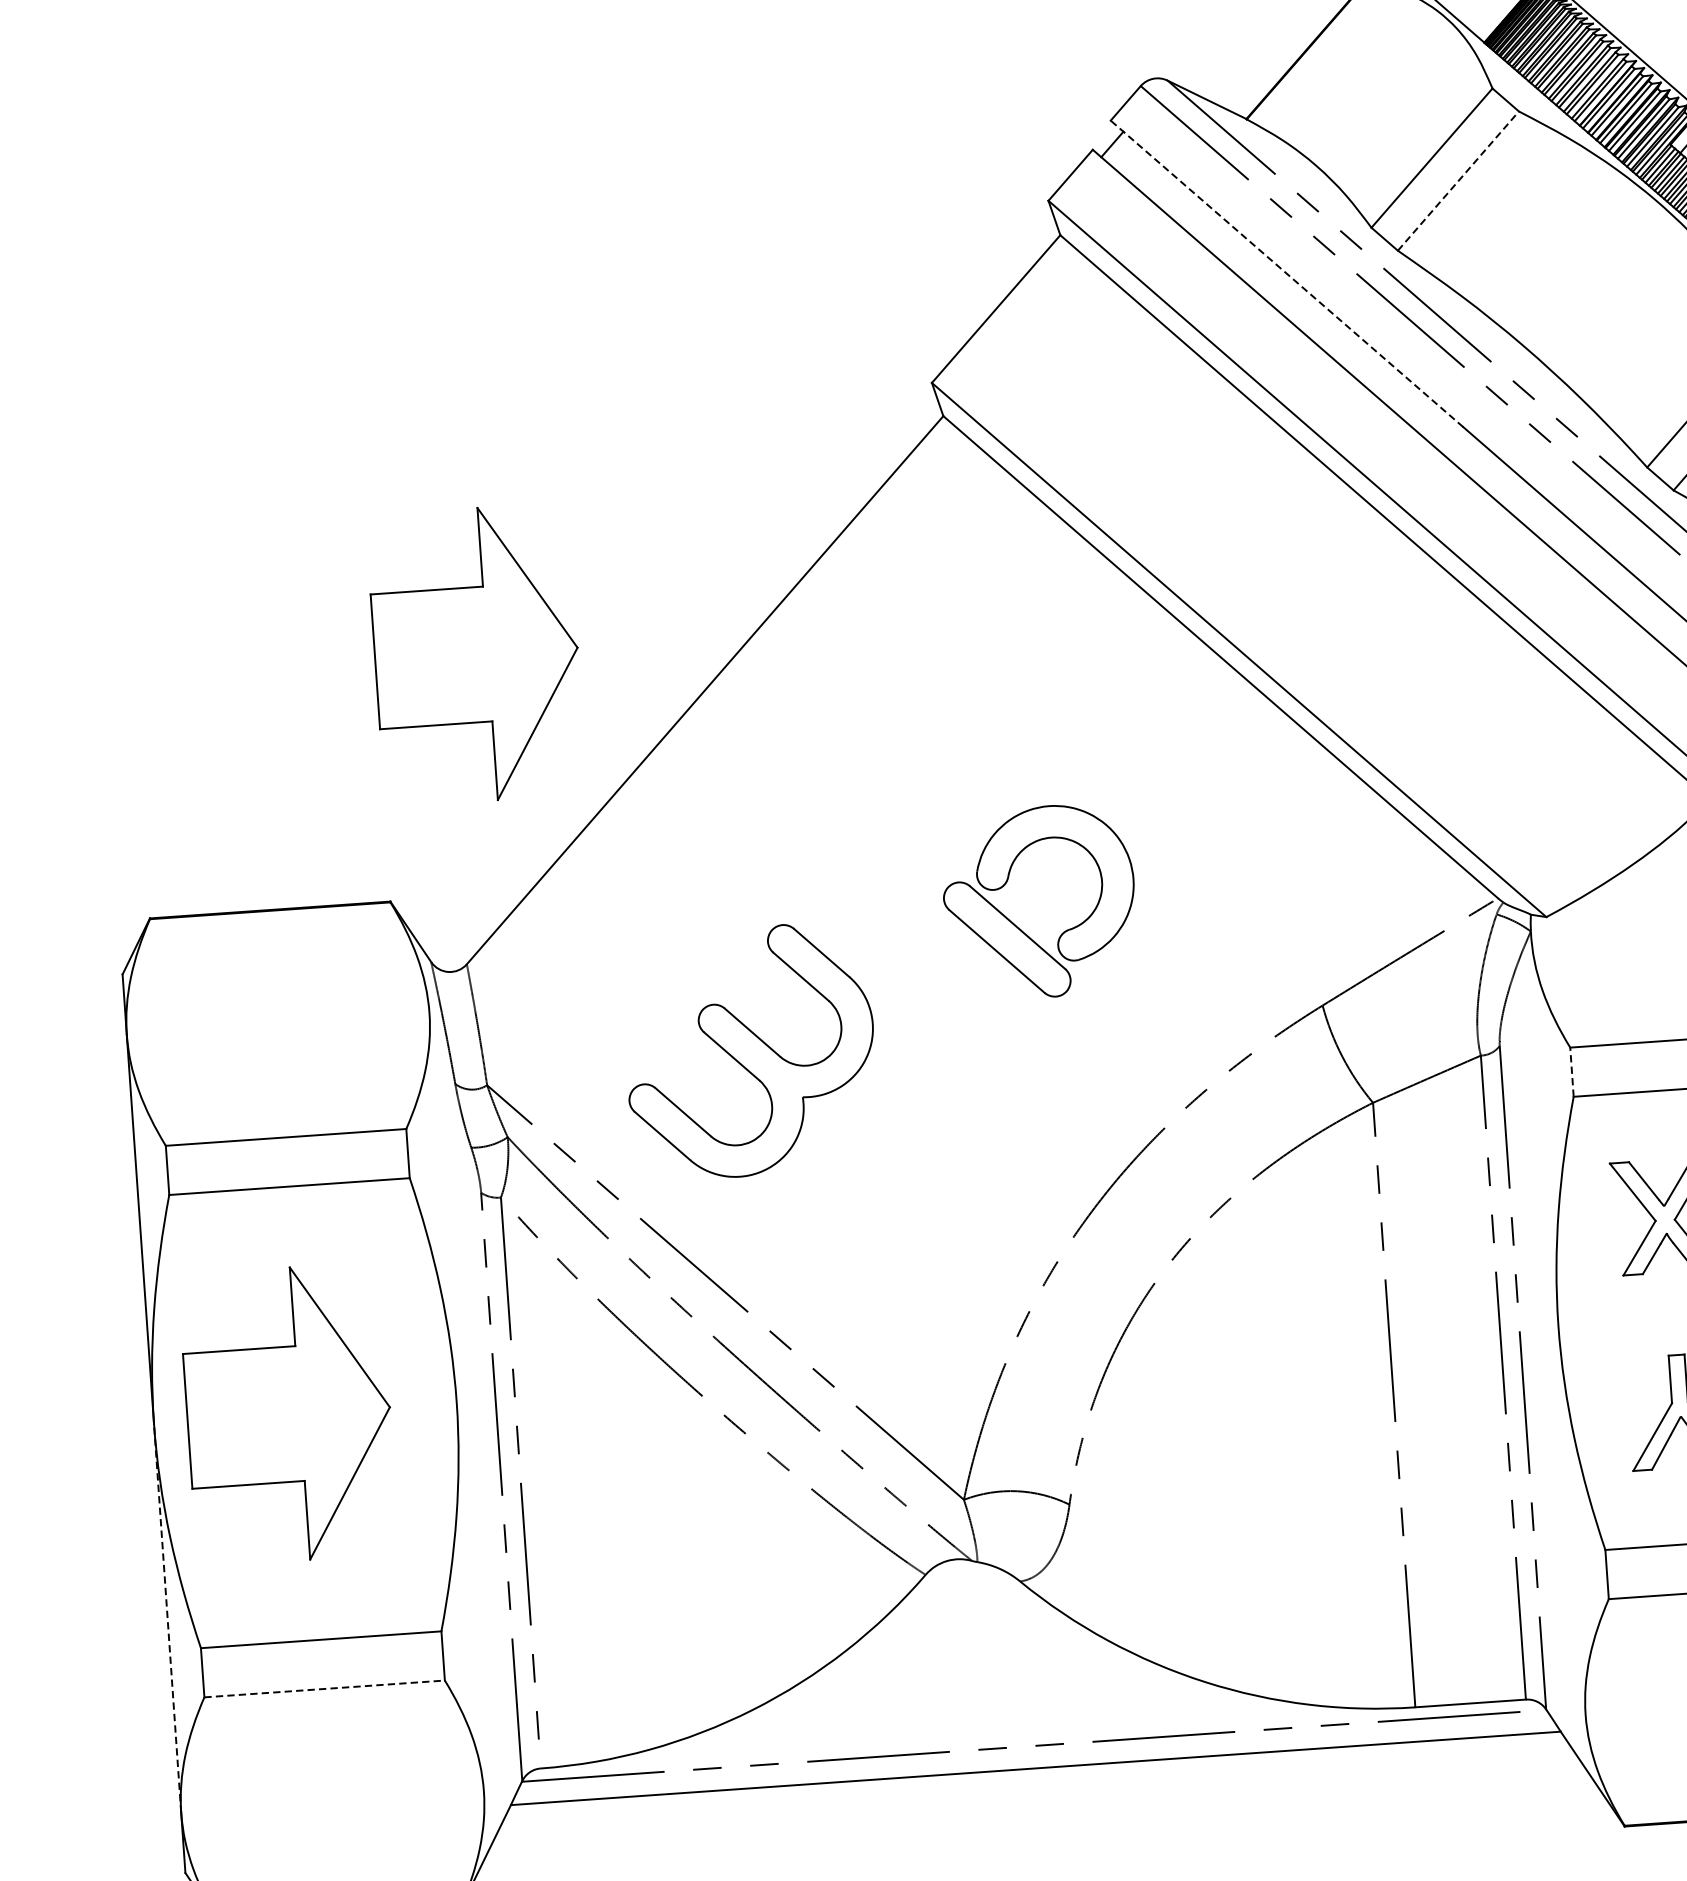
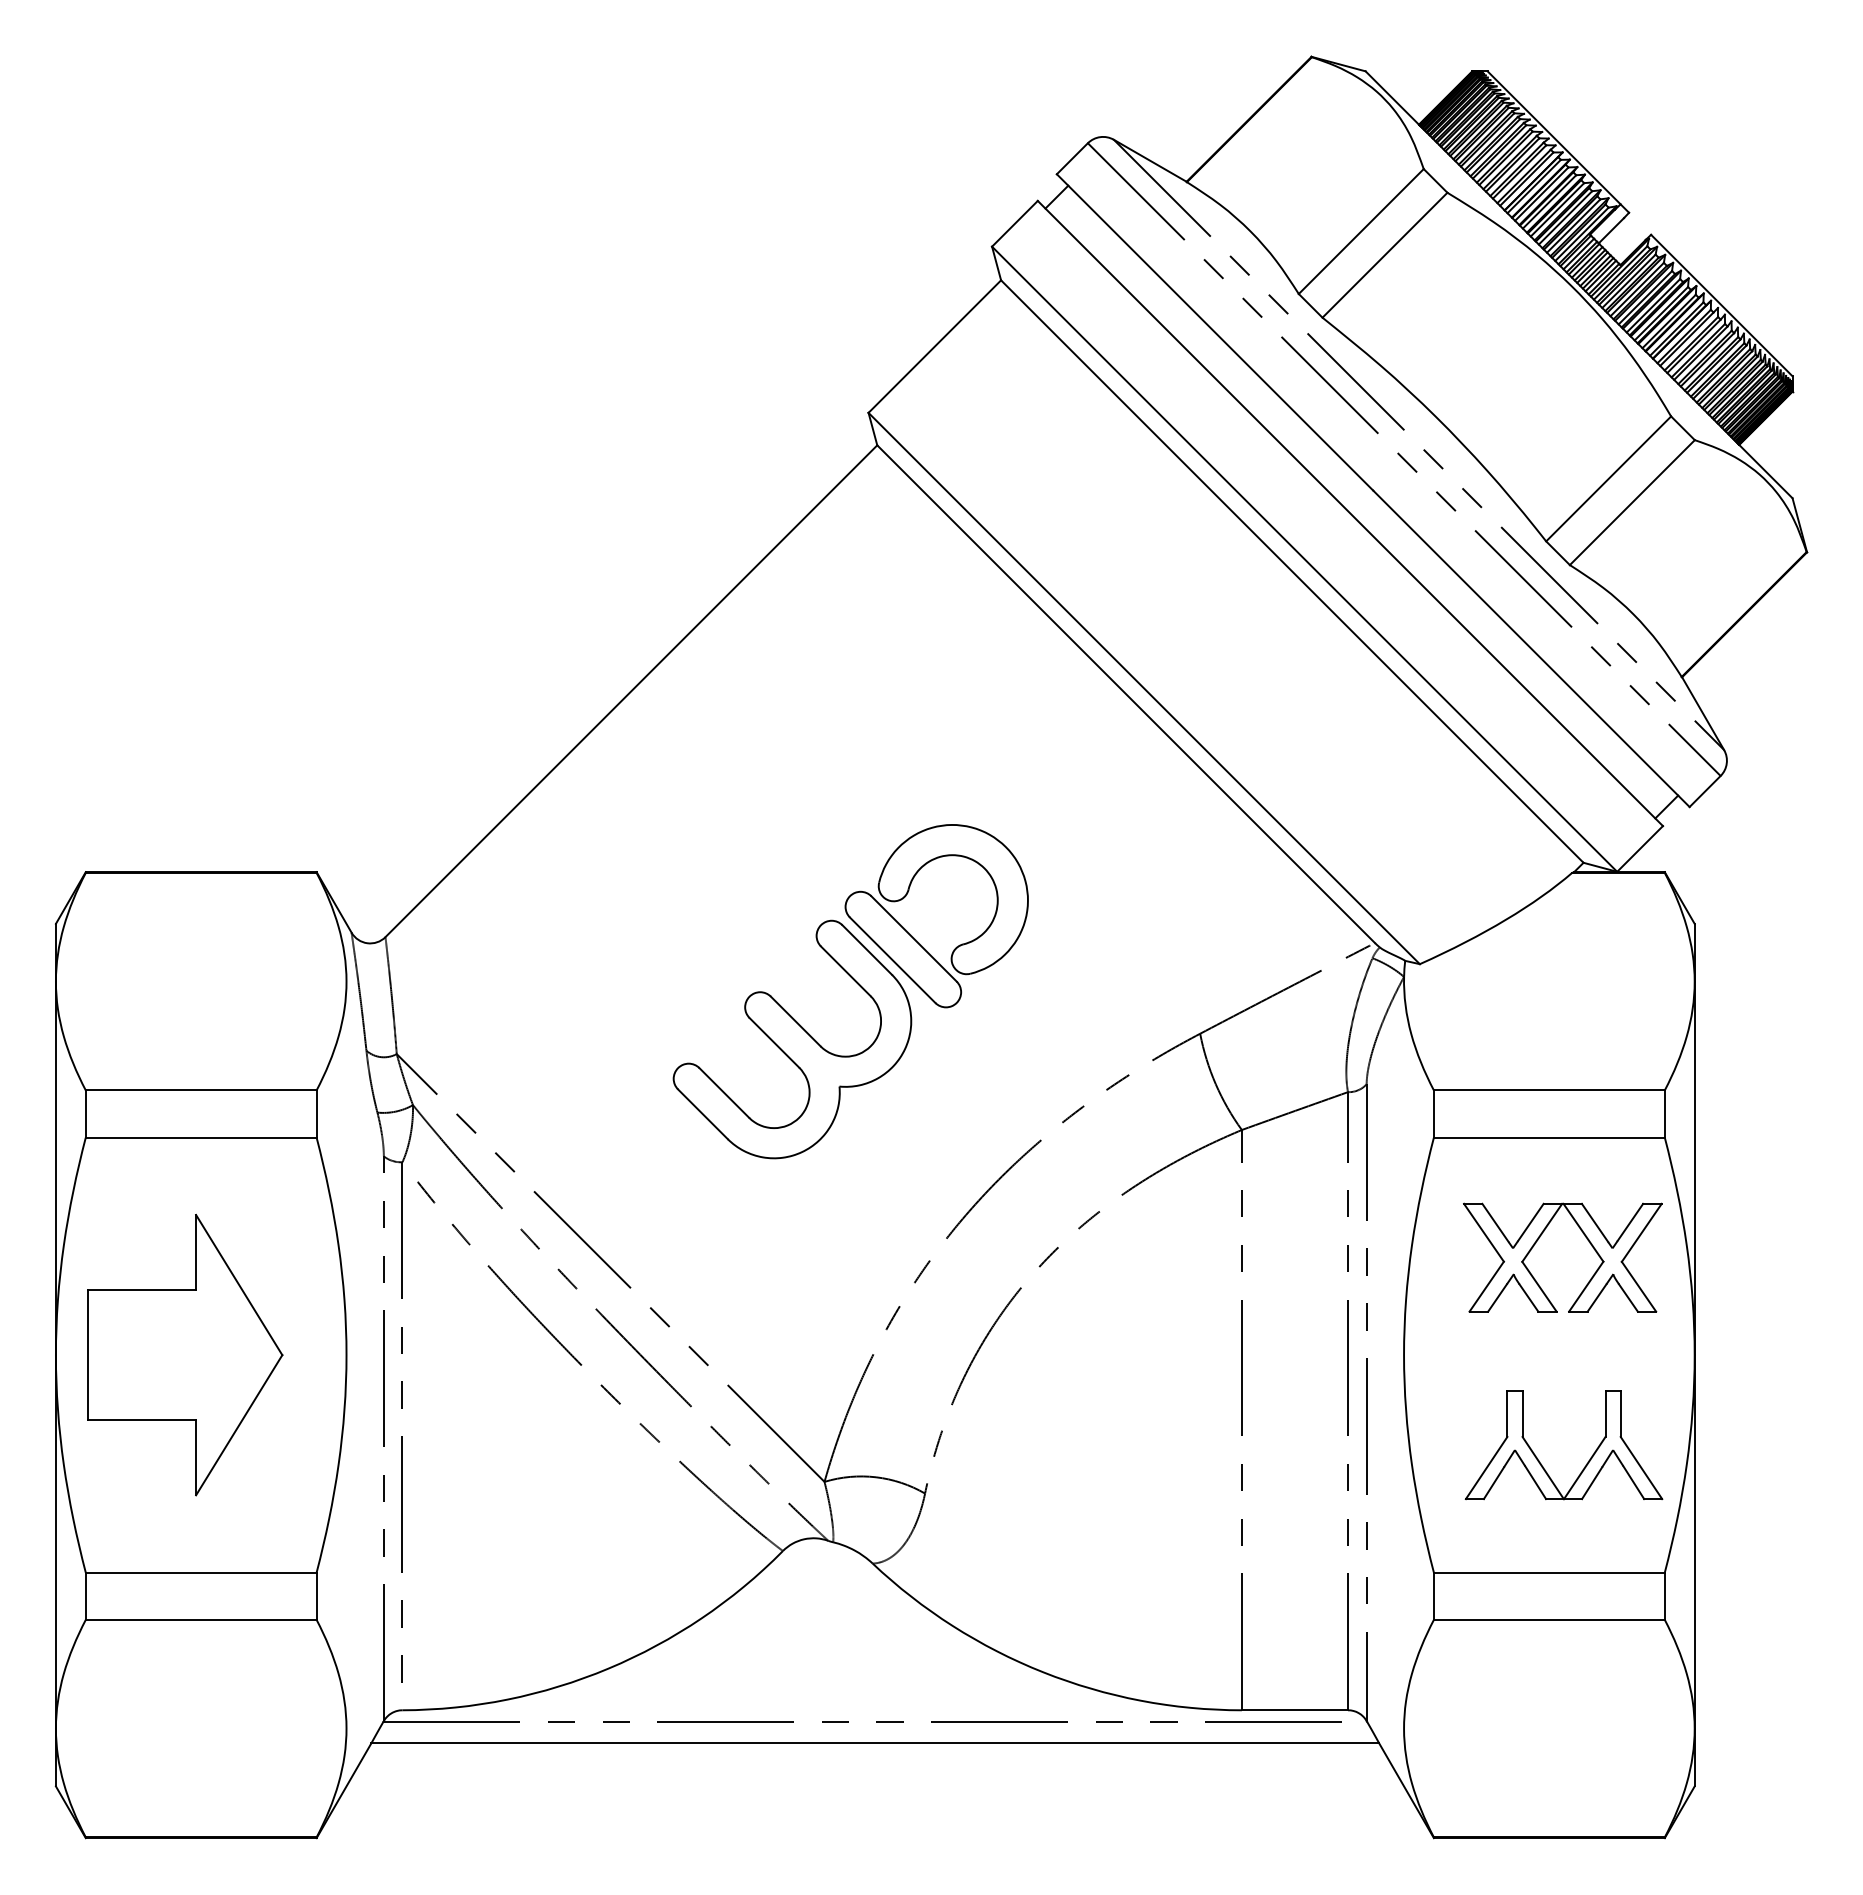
line: (1458, 180) -> (1385, 254), dashed -> solid
line: (1287, 273) -> (1215, 332), dashed -> solid
part: (476, 654) -> (415, 641), removed
part: (750, 1051) -> (792, 1039), moved
line: (1571, 1072) -> (1433, 1114), dashed -> solid
line: (167, 1617) -> (55, 1541), dashed -> solid
line: (324, 1688) -> (201, 1619), dashed -> solid

